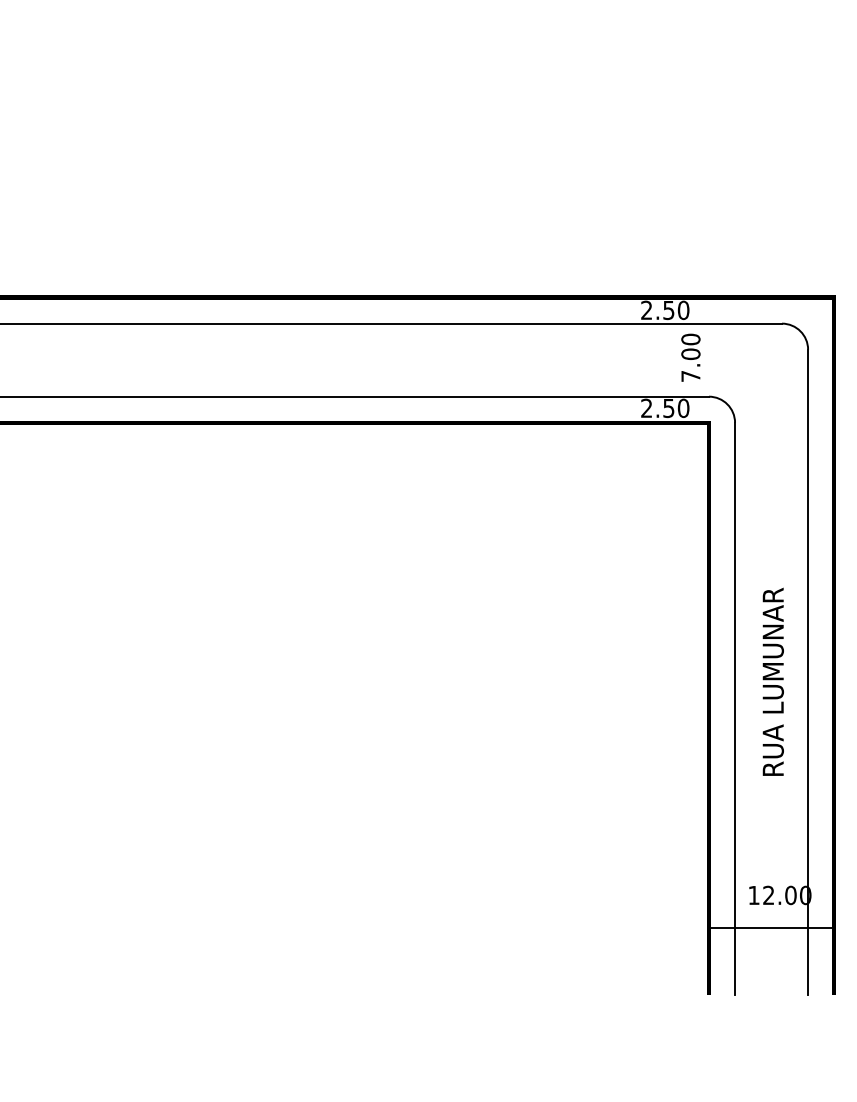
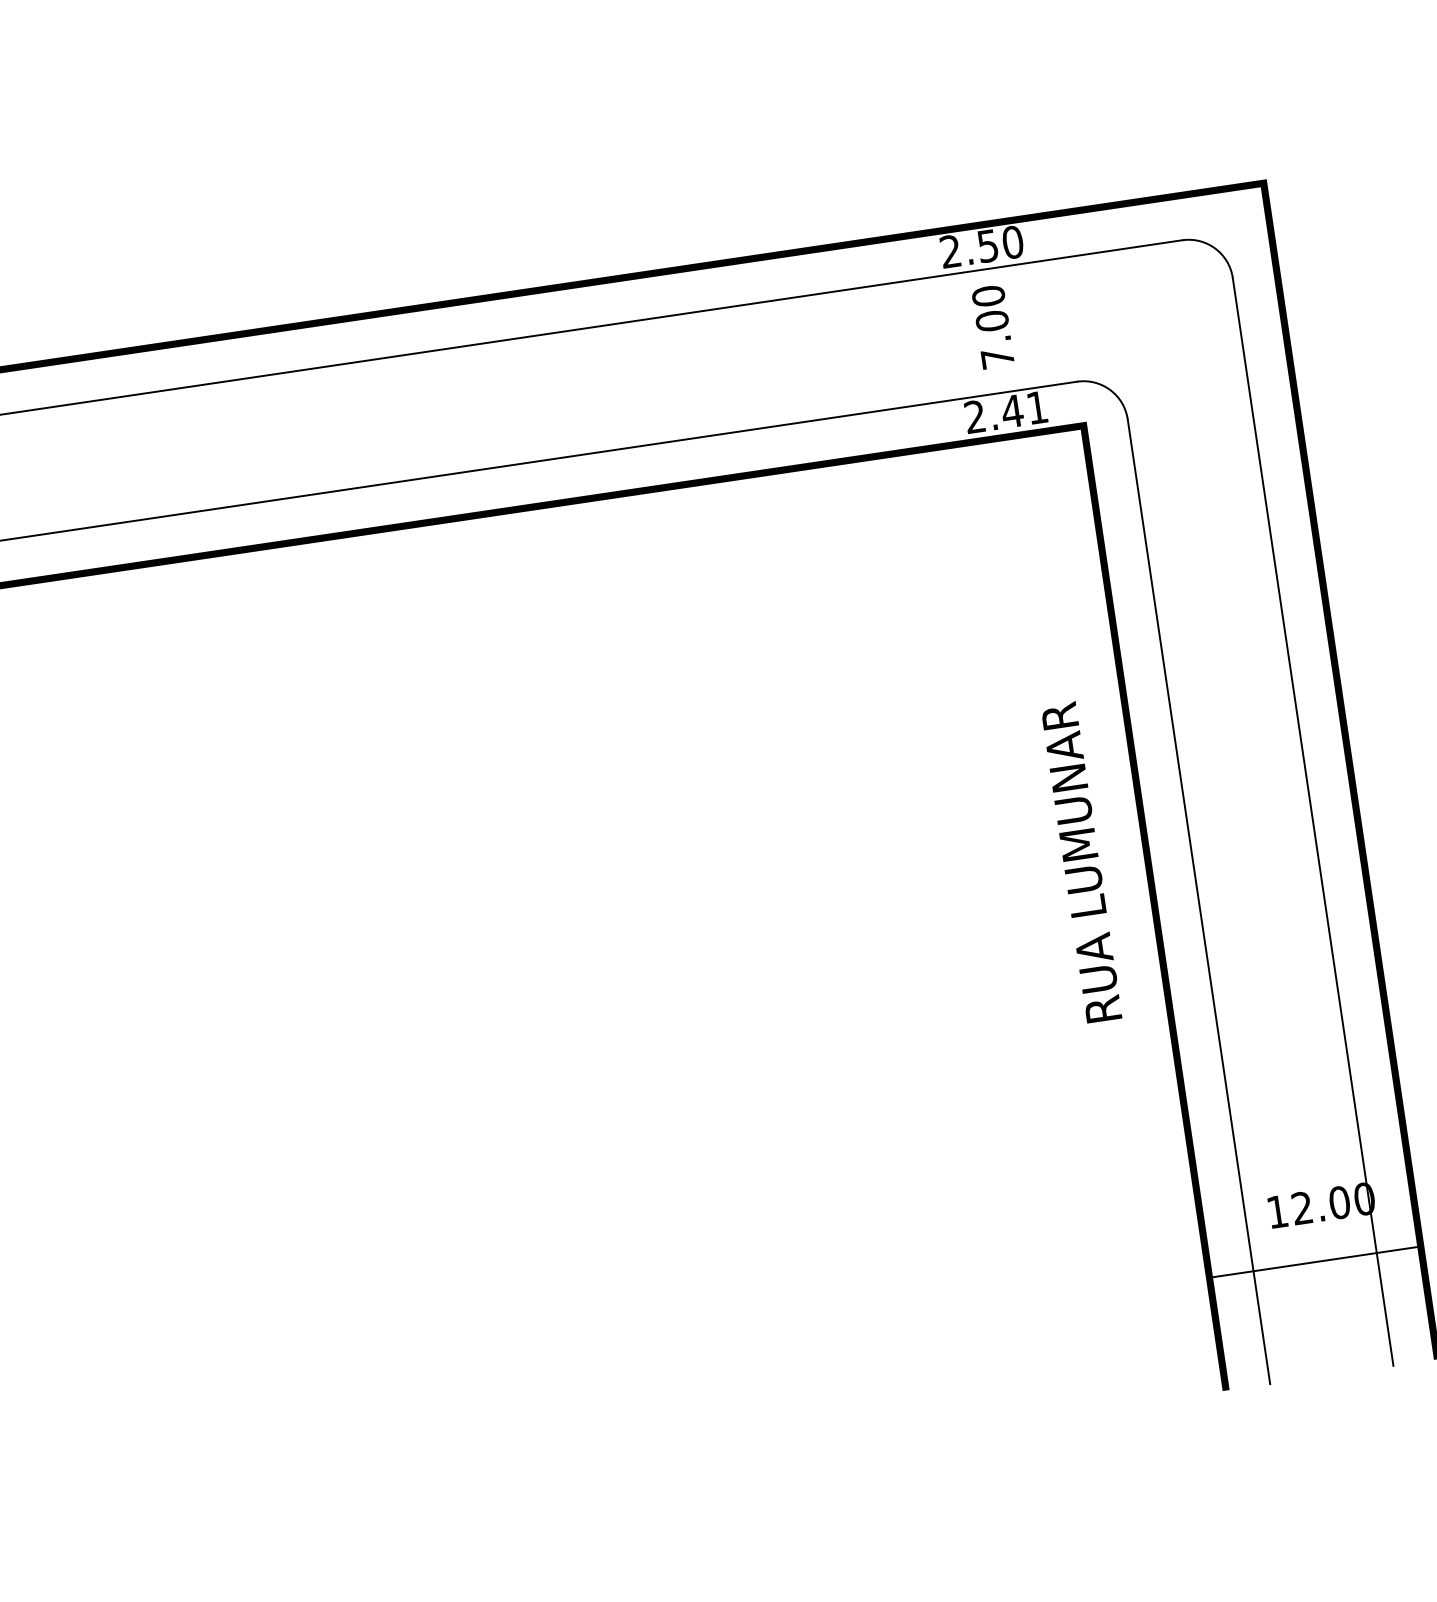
text: (690, 357) -> (992, 326), moved
text: (675, 408) -> (1023, 409), 2.50 -> 2.41
text: (772, 681) -> (1080, 861), moved

